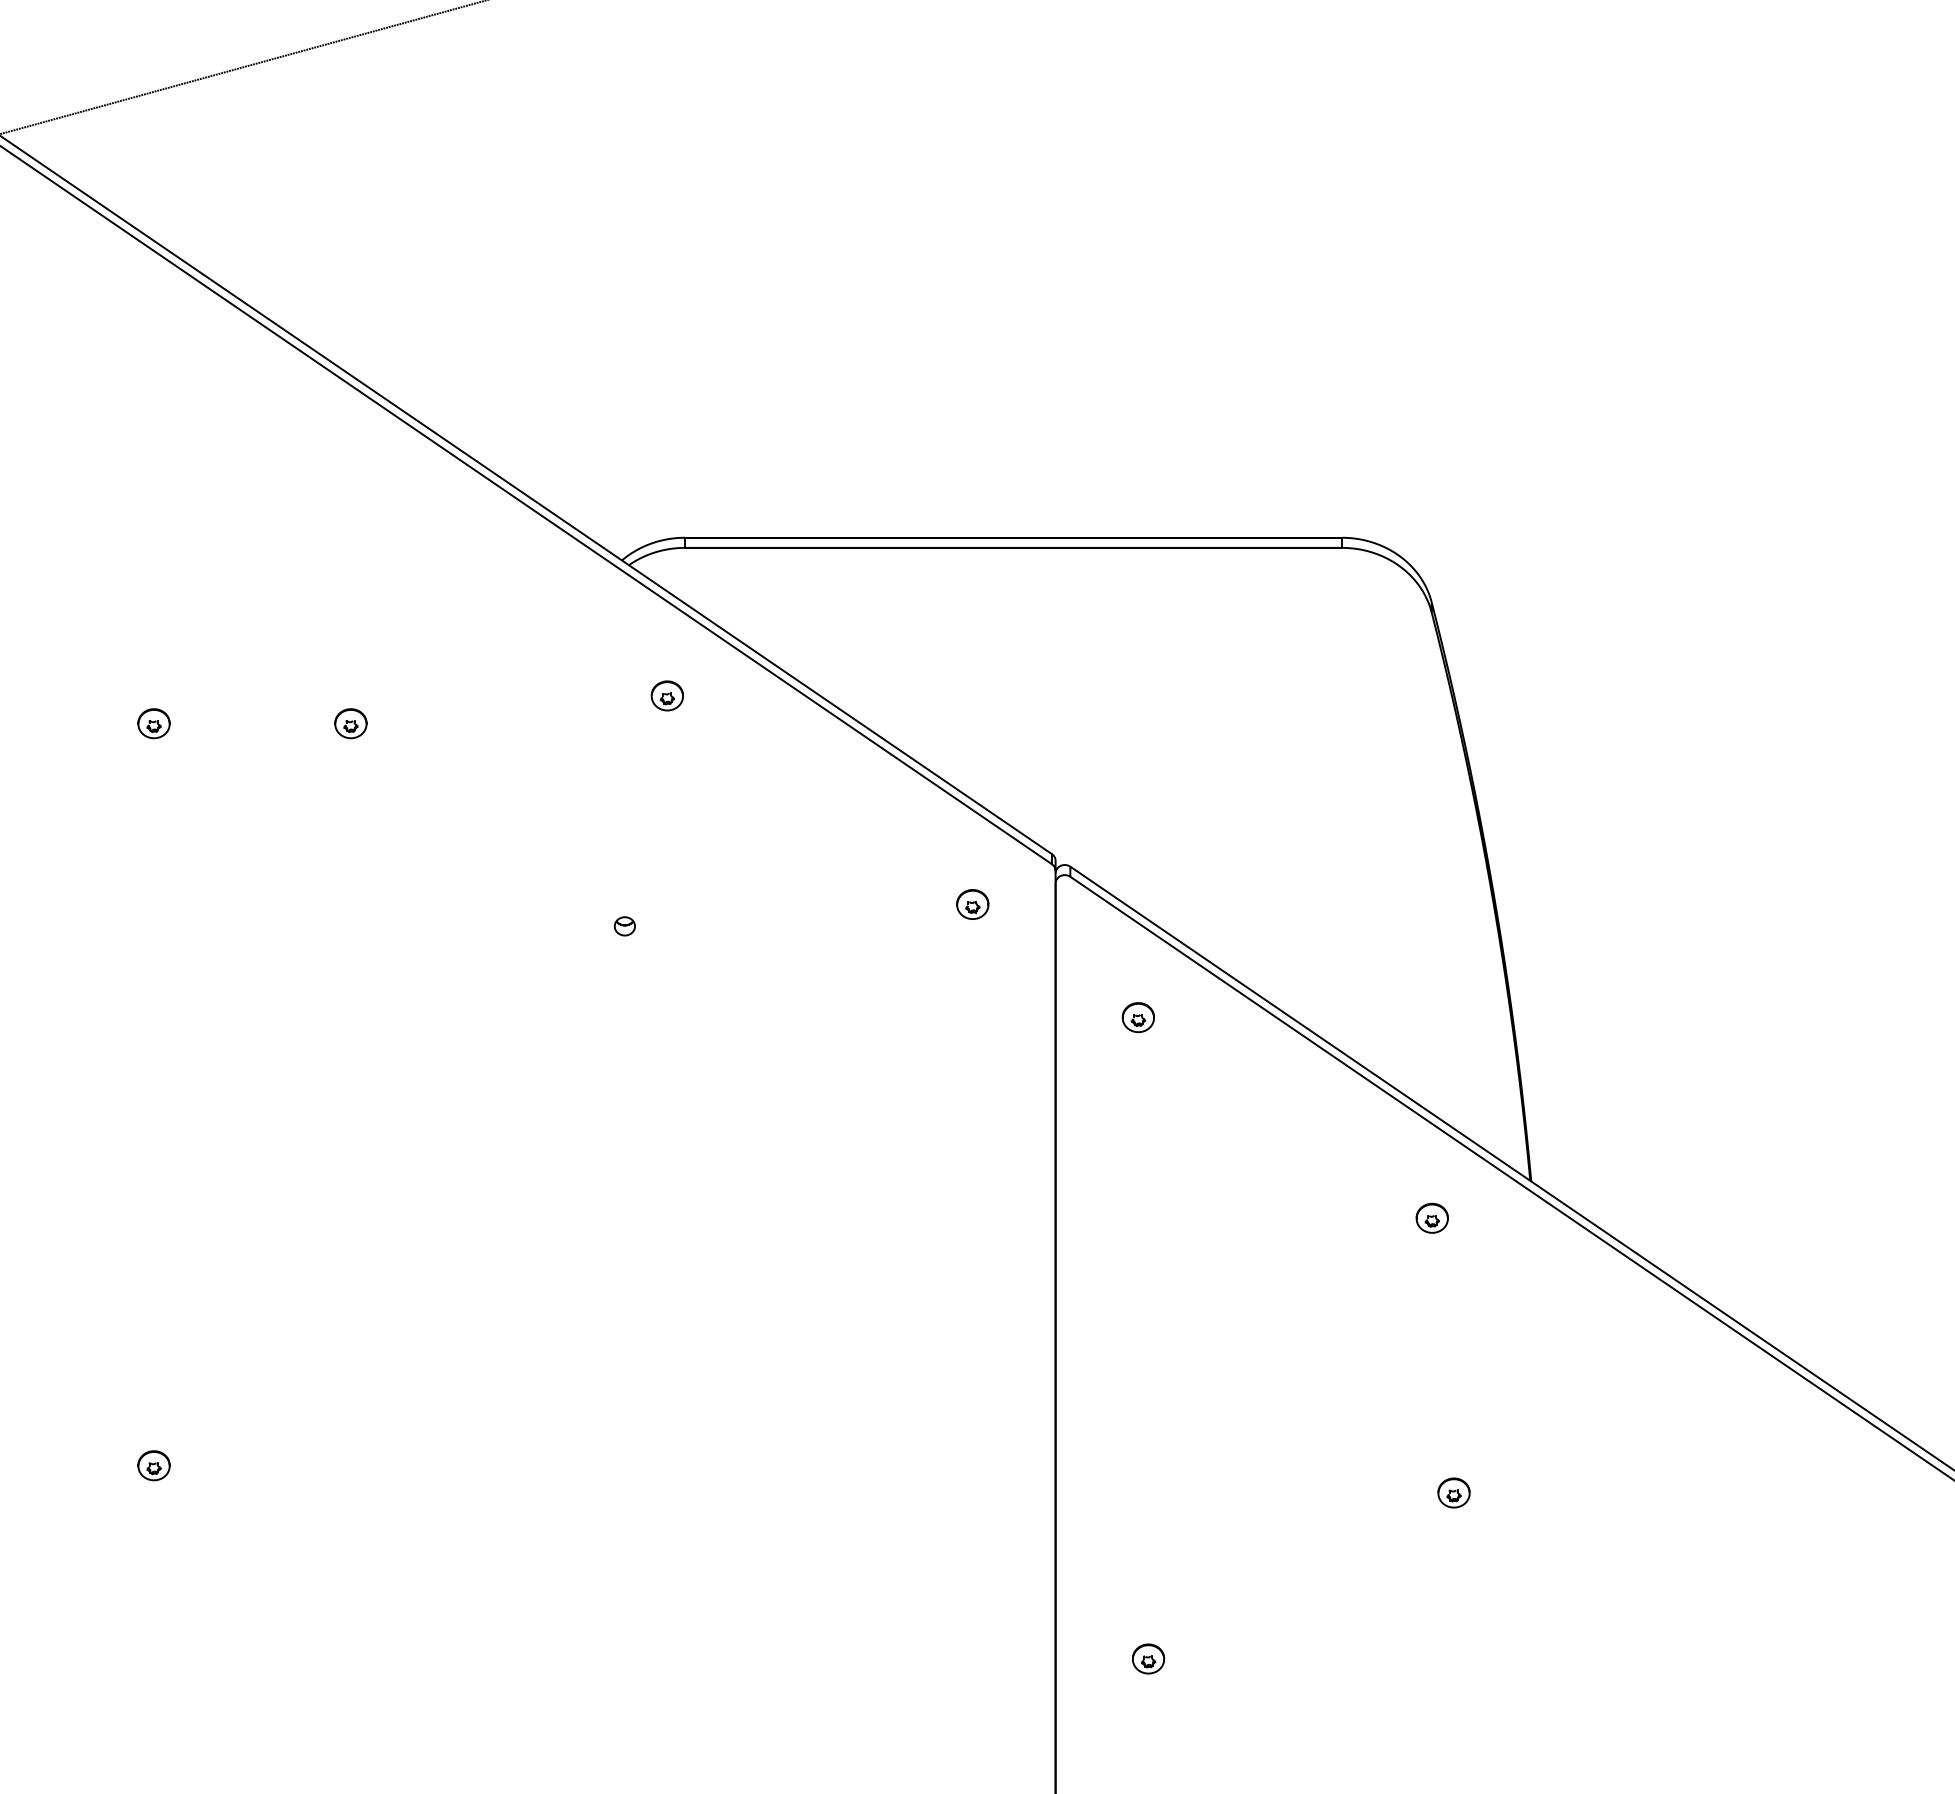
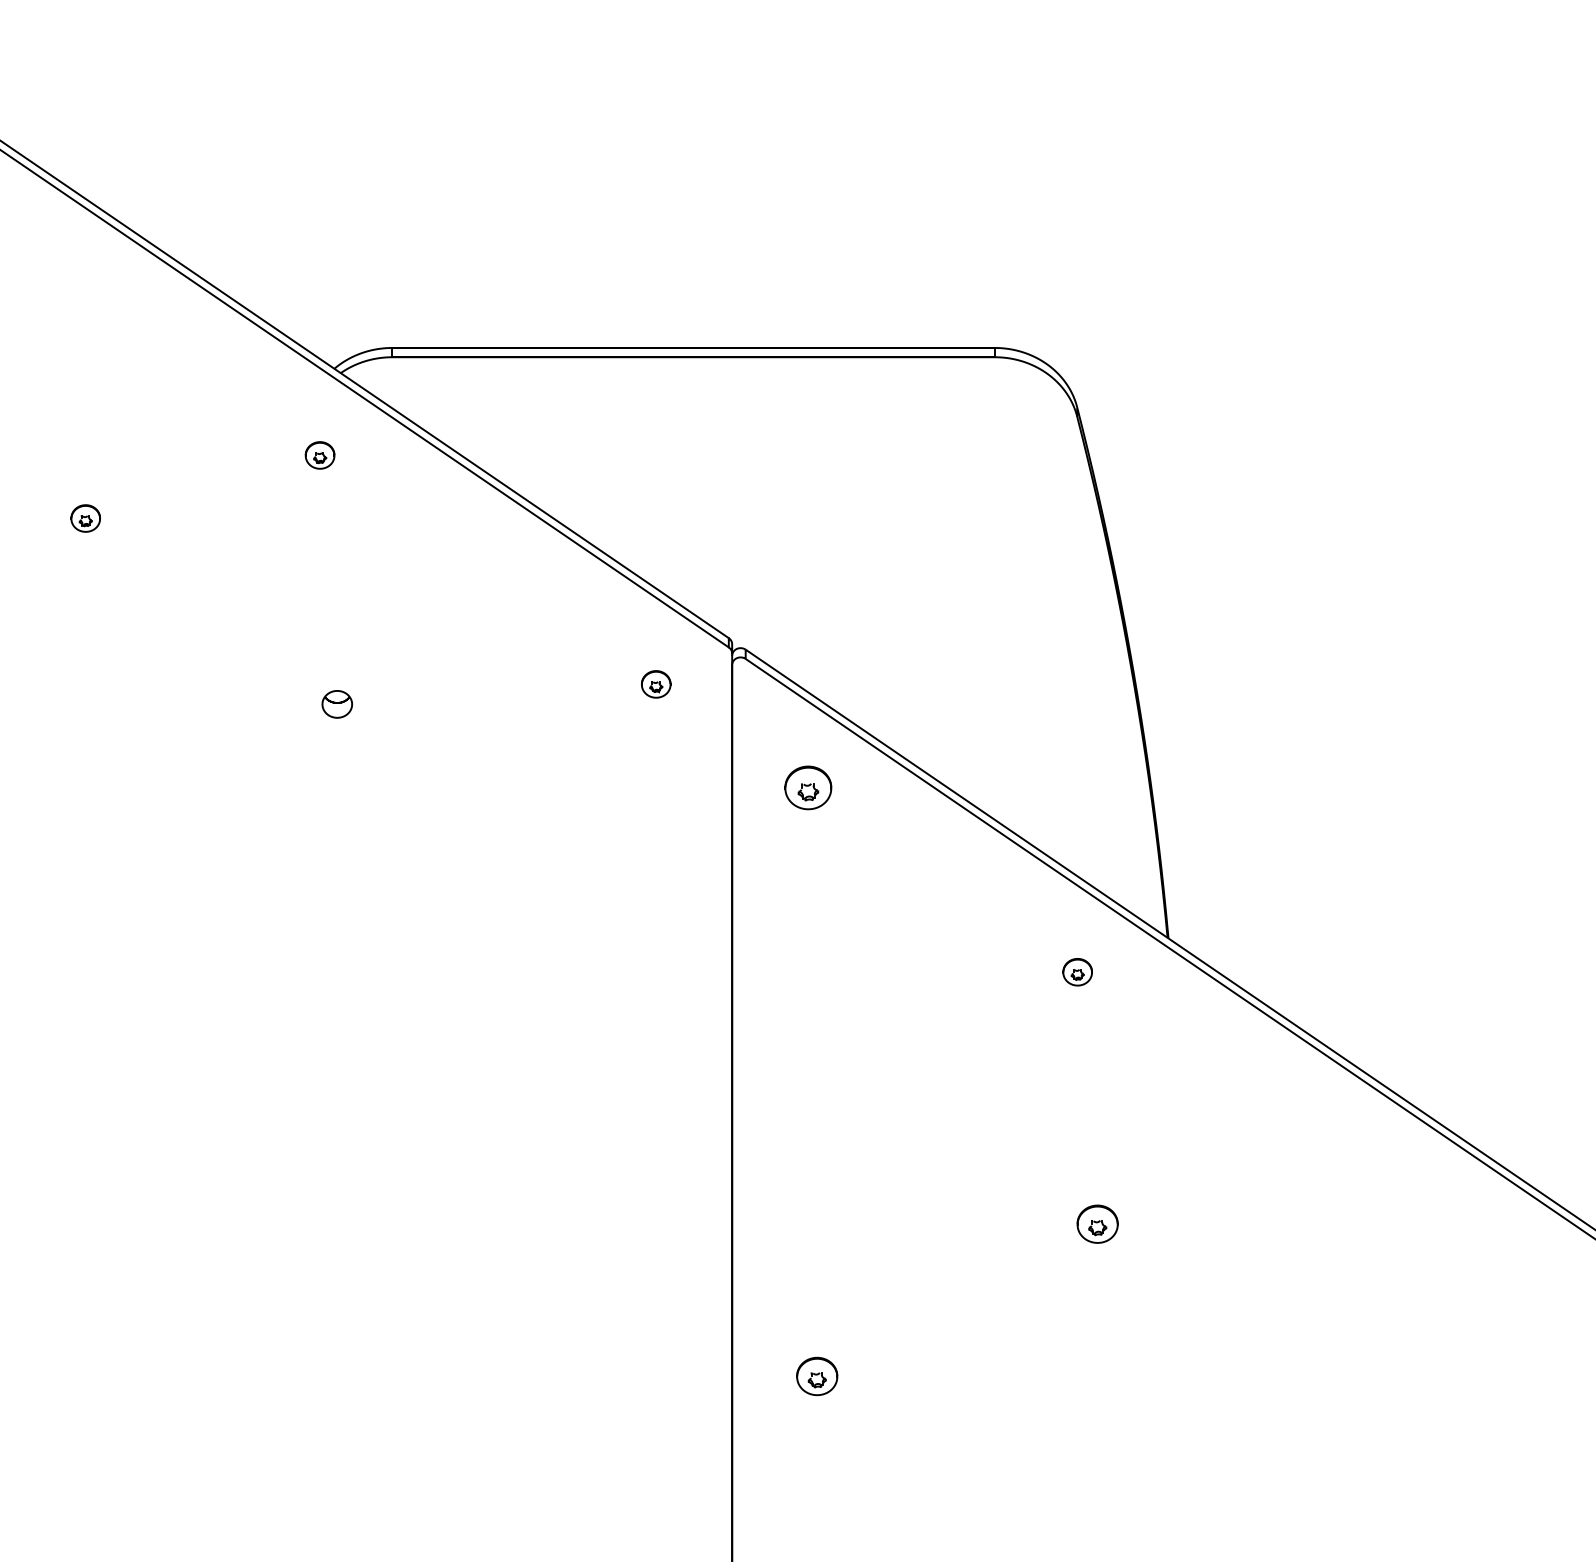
part: (666, 695) -> (319, 455), moved
part: (624, 926) -> (336, 704), size x1.6
part: (1137, 1017) -> (807, 788), size x1.6
part: (1453, 1492) -> (1097, 1223), size x1.4
part: (1148, 1658) -> (817, 1376), size x1.4

